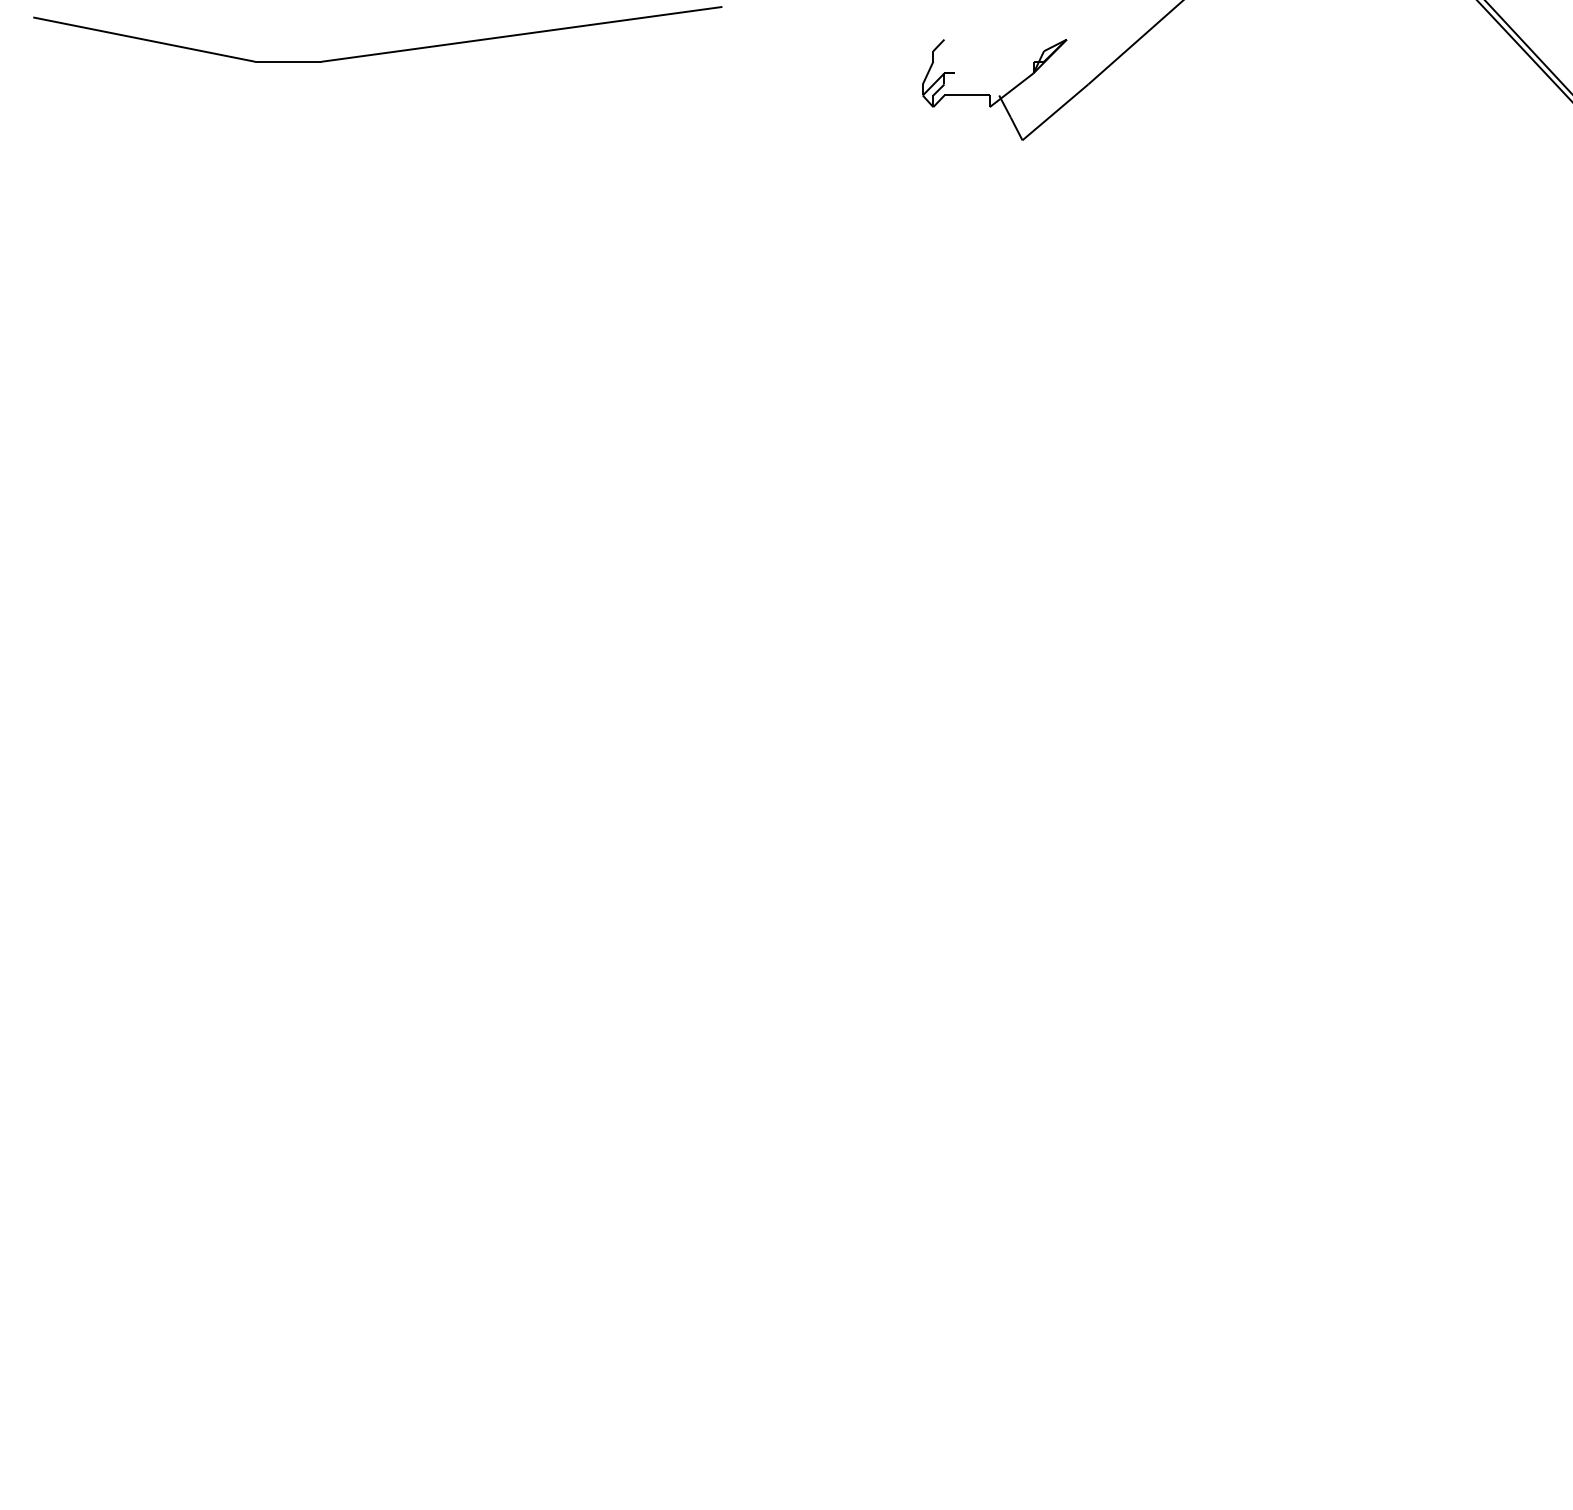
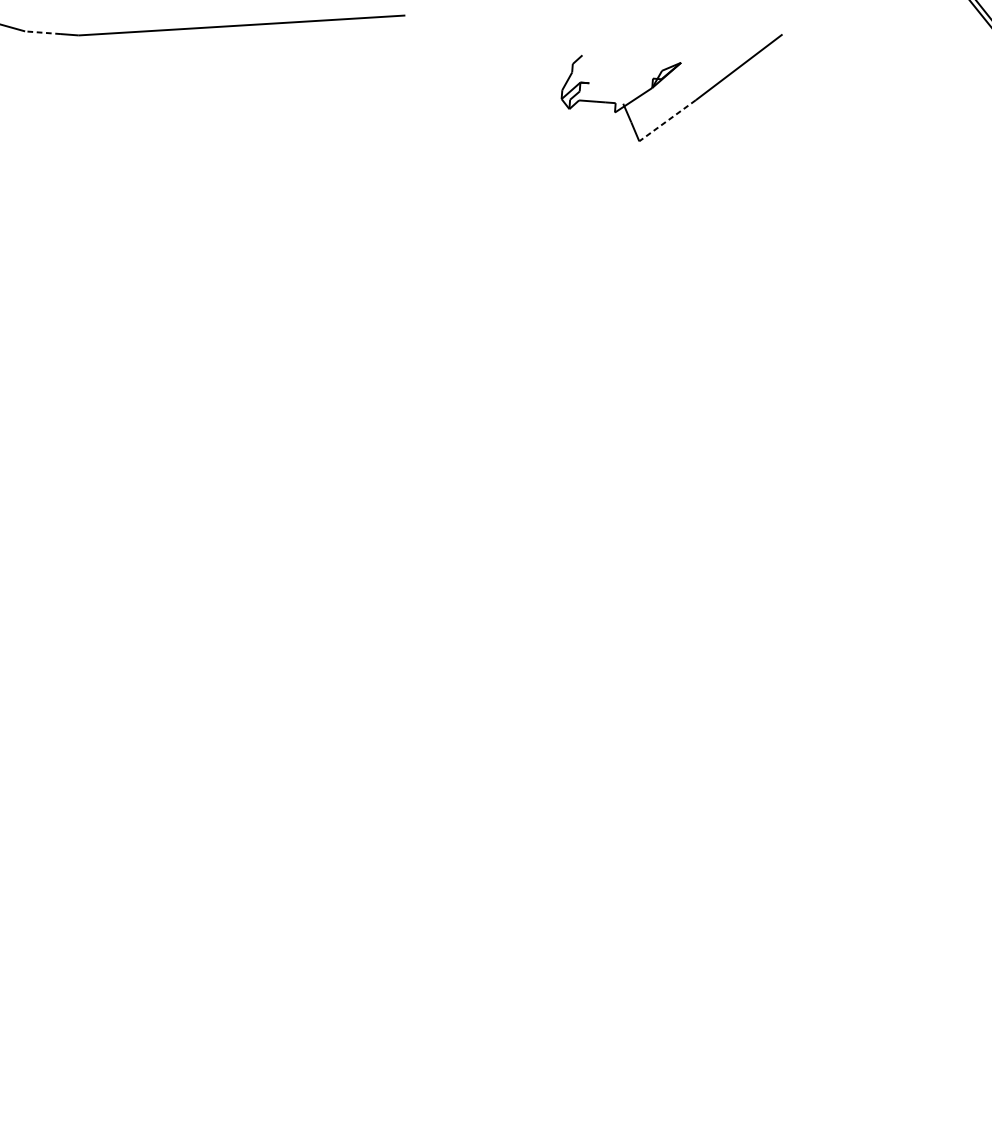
line: (276, 61) -> (42, 32), solid -> dashed
line: (1055, 112) -> (667, 120), solid -> dashed

